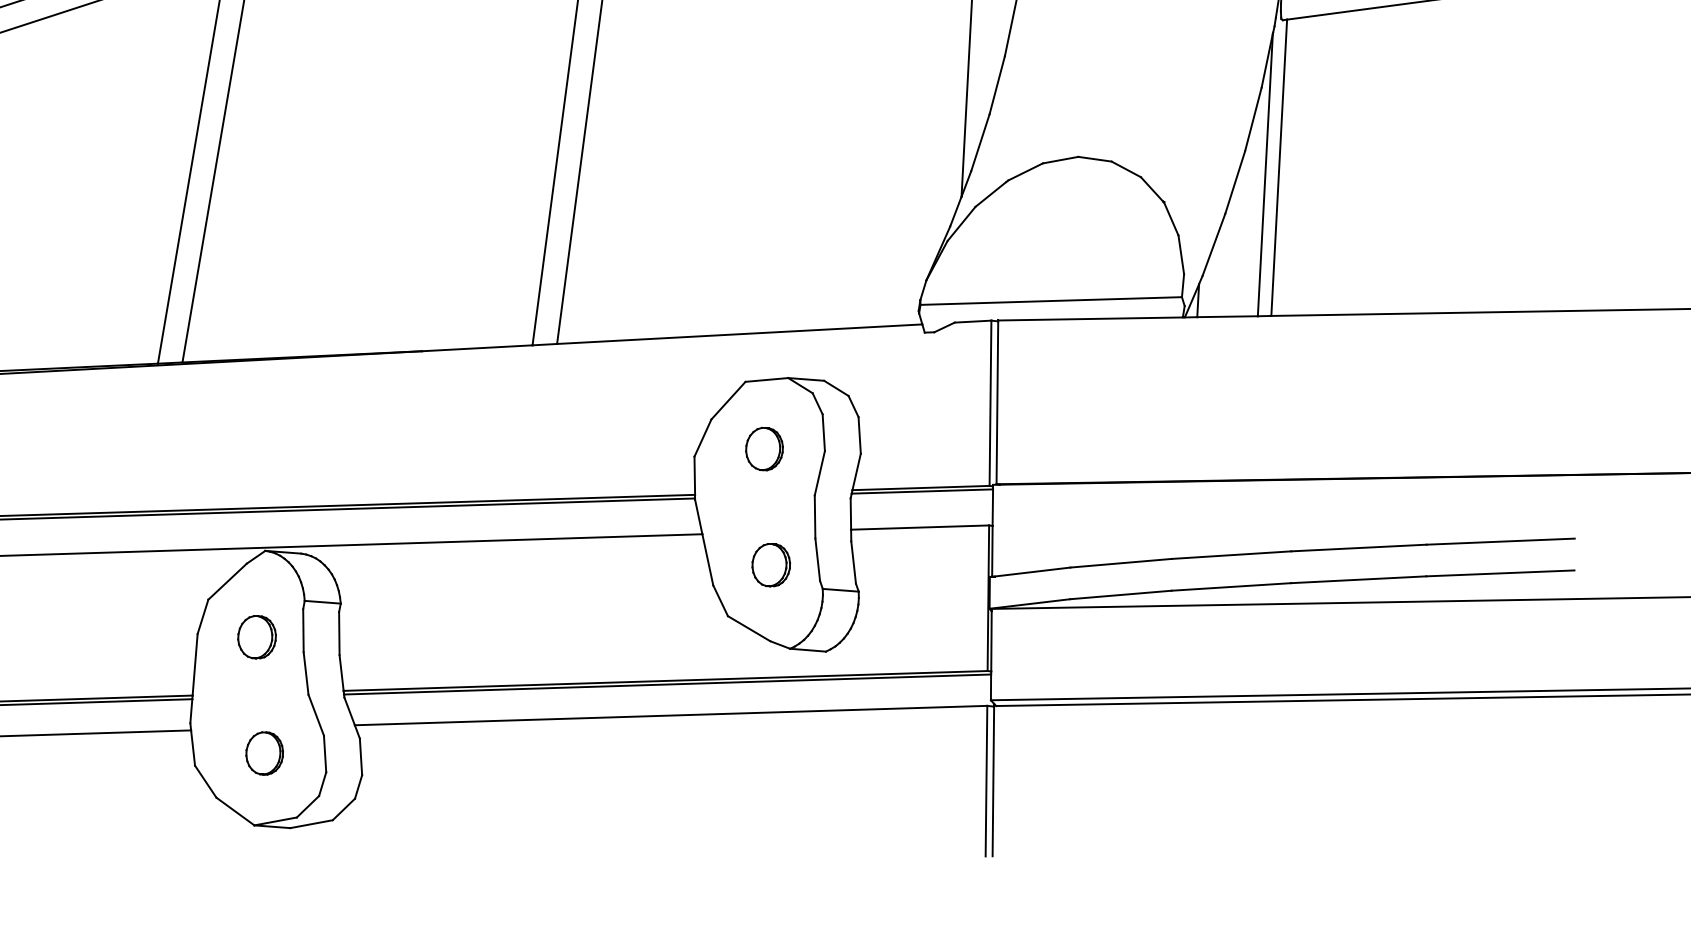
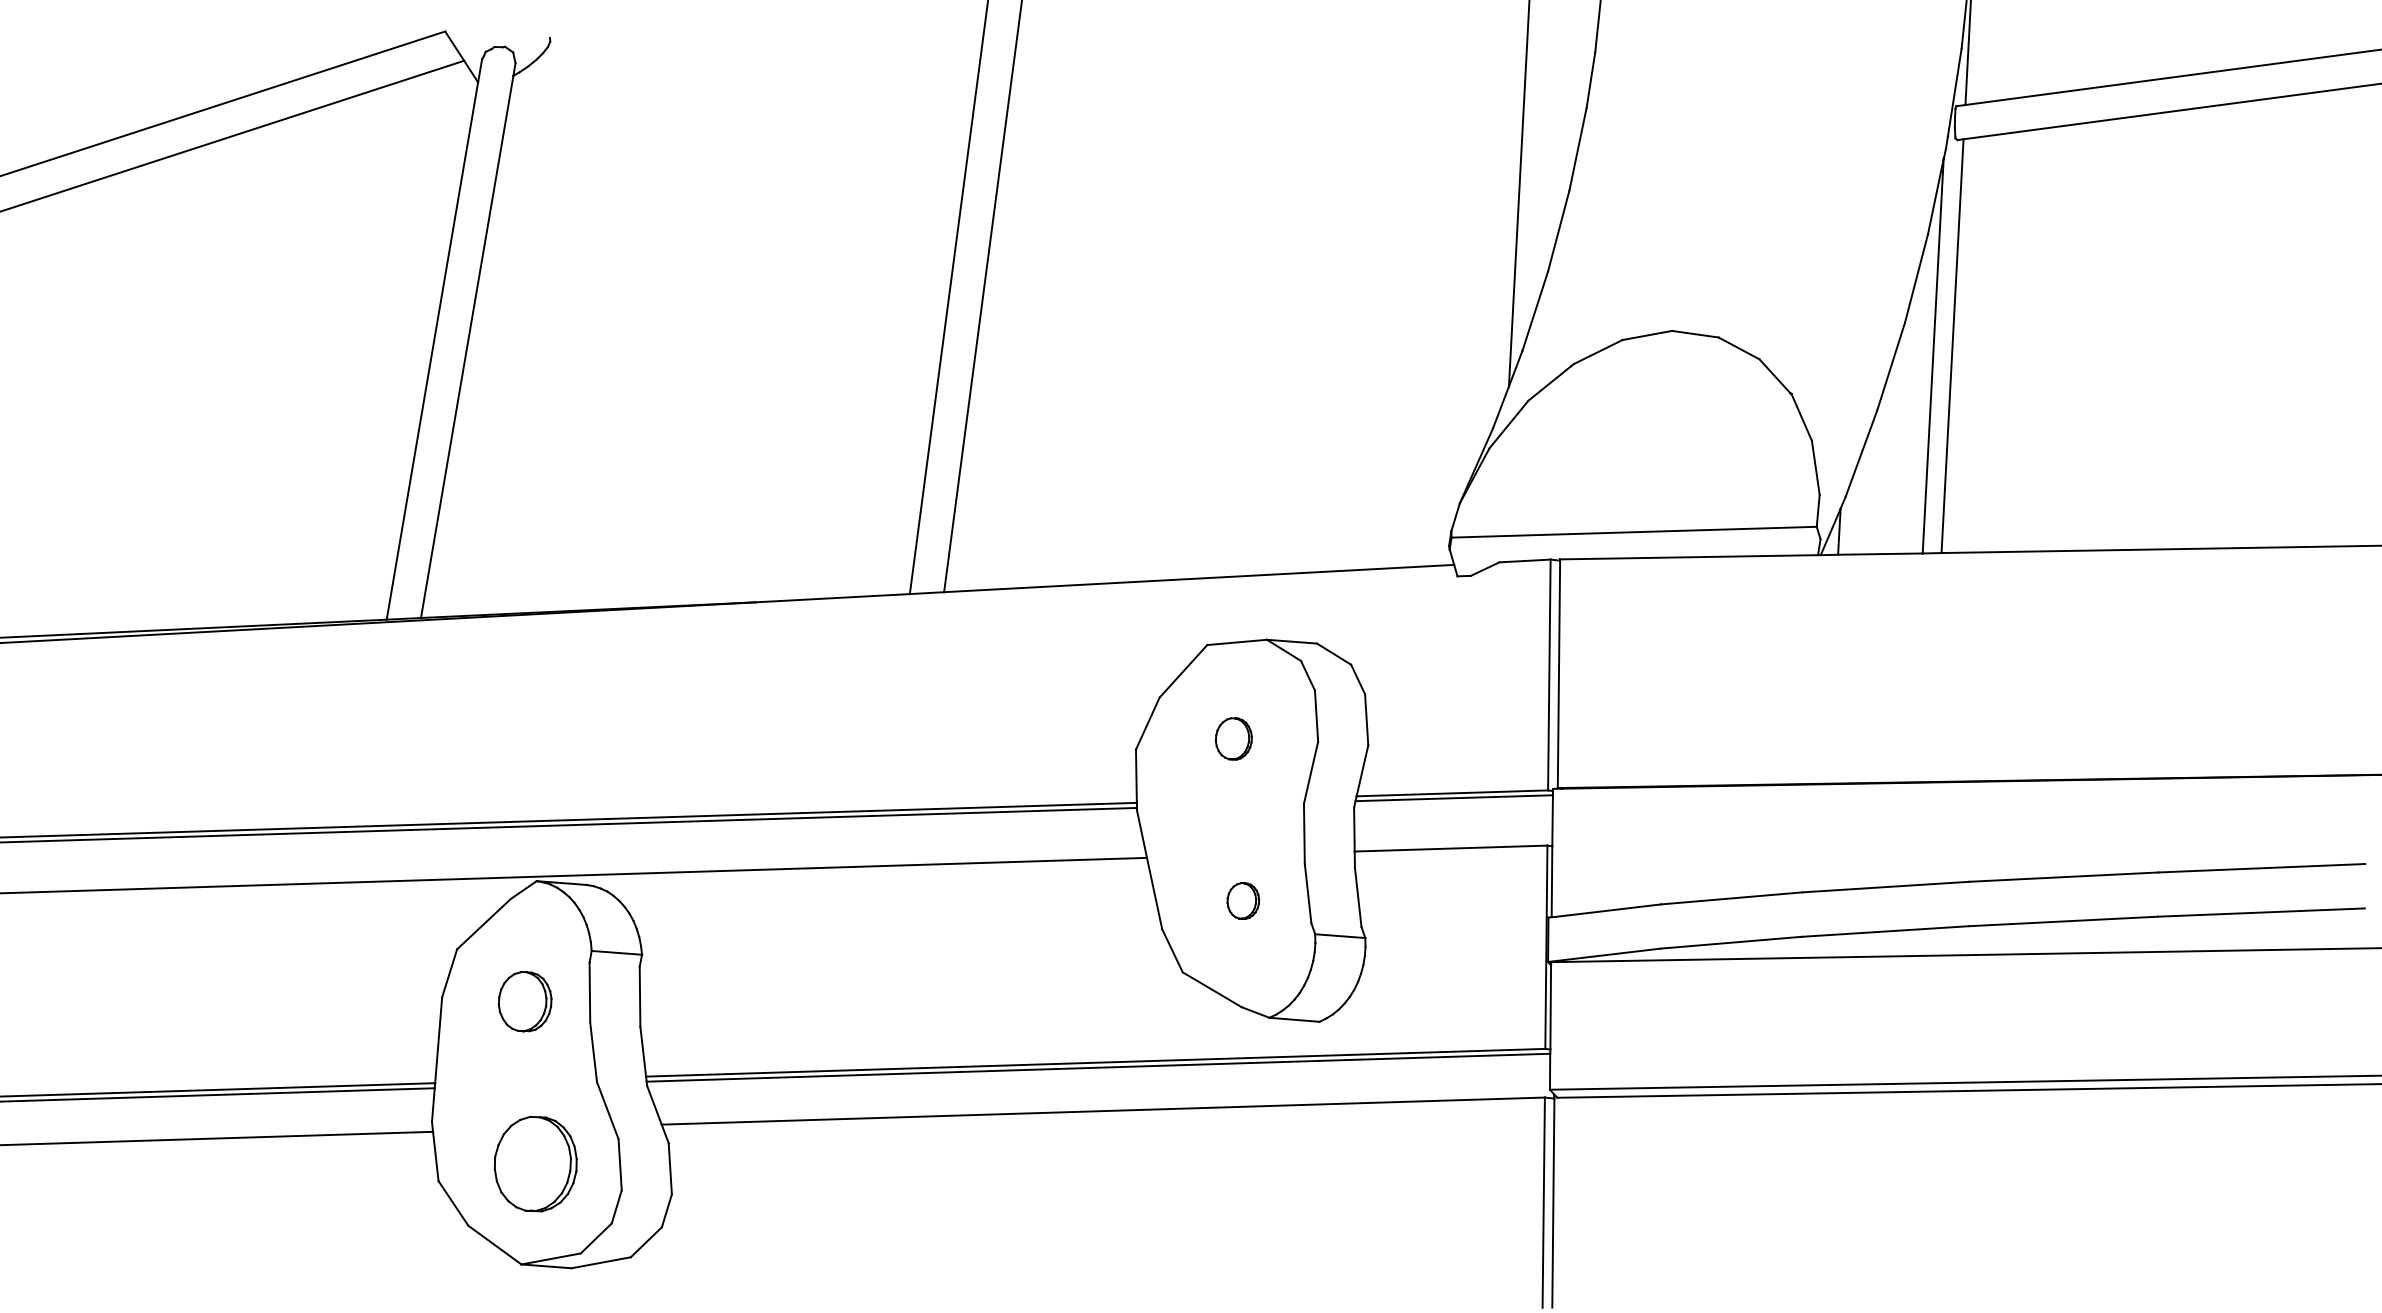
part: (764, 448) -> (1233, 738), size x0.7
part: (771, 564) -> (1243, 900), size x0.6
part: (264, 753) -> (535, 1163), size x1.6

